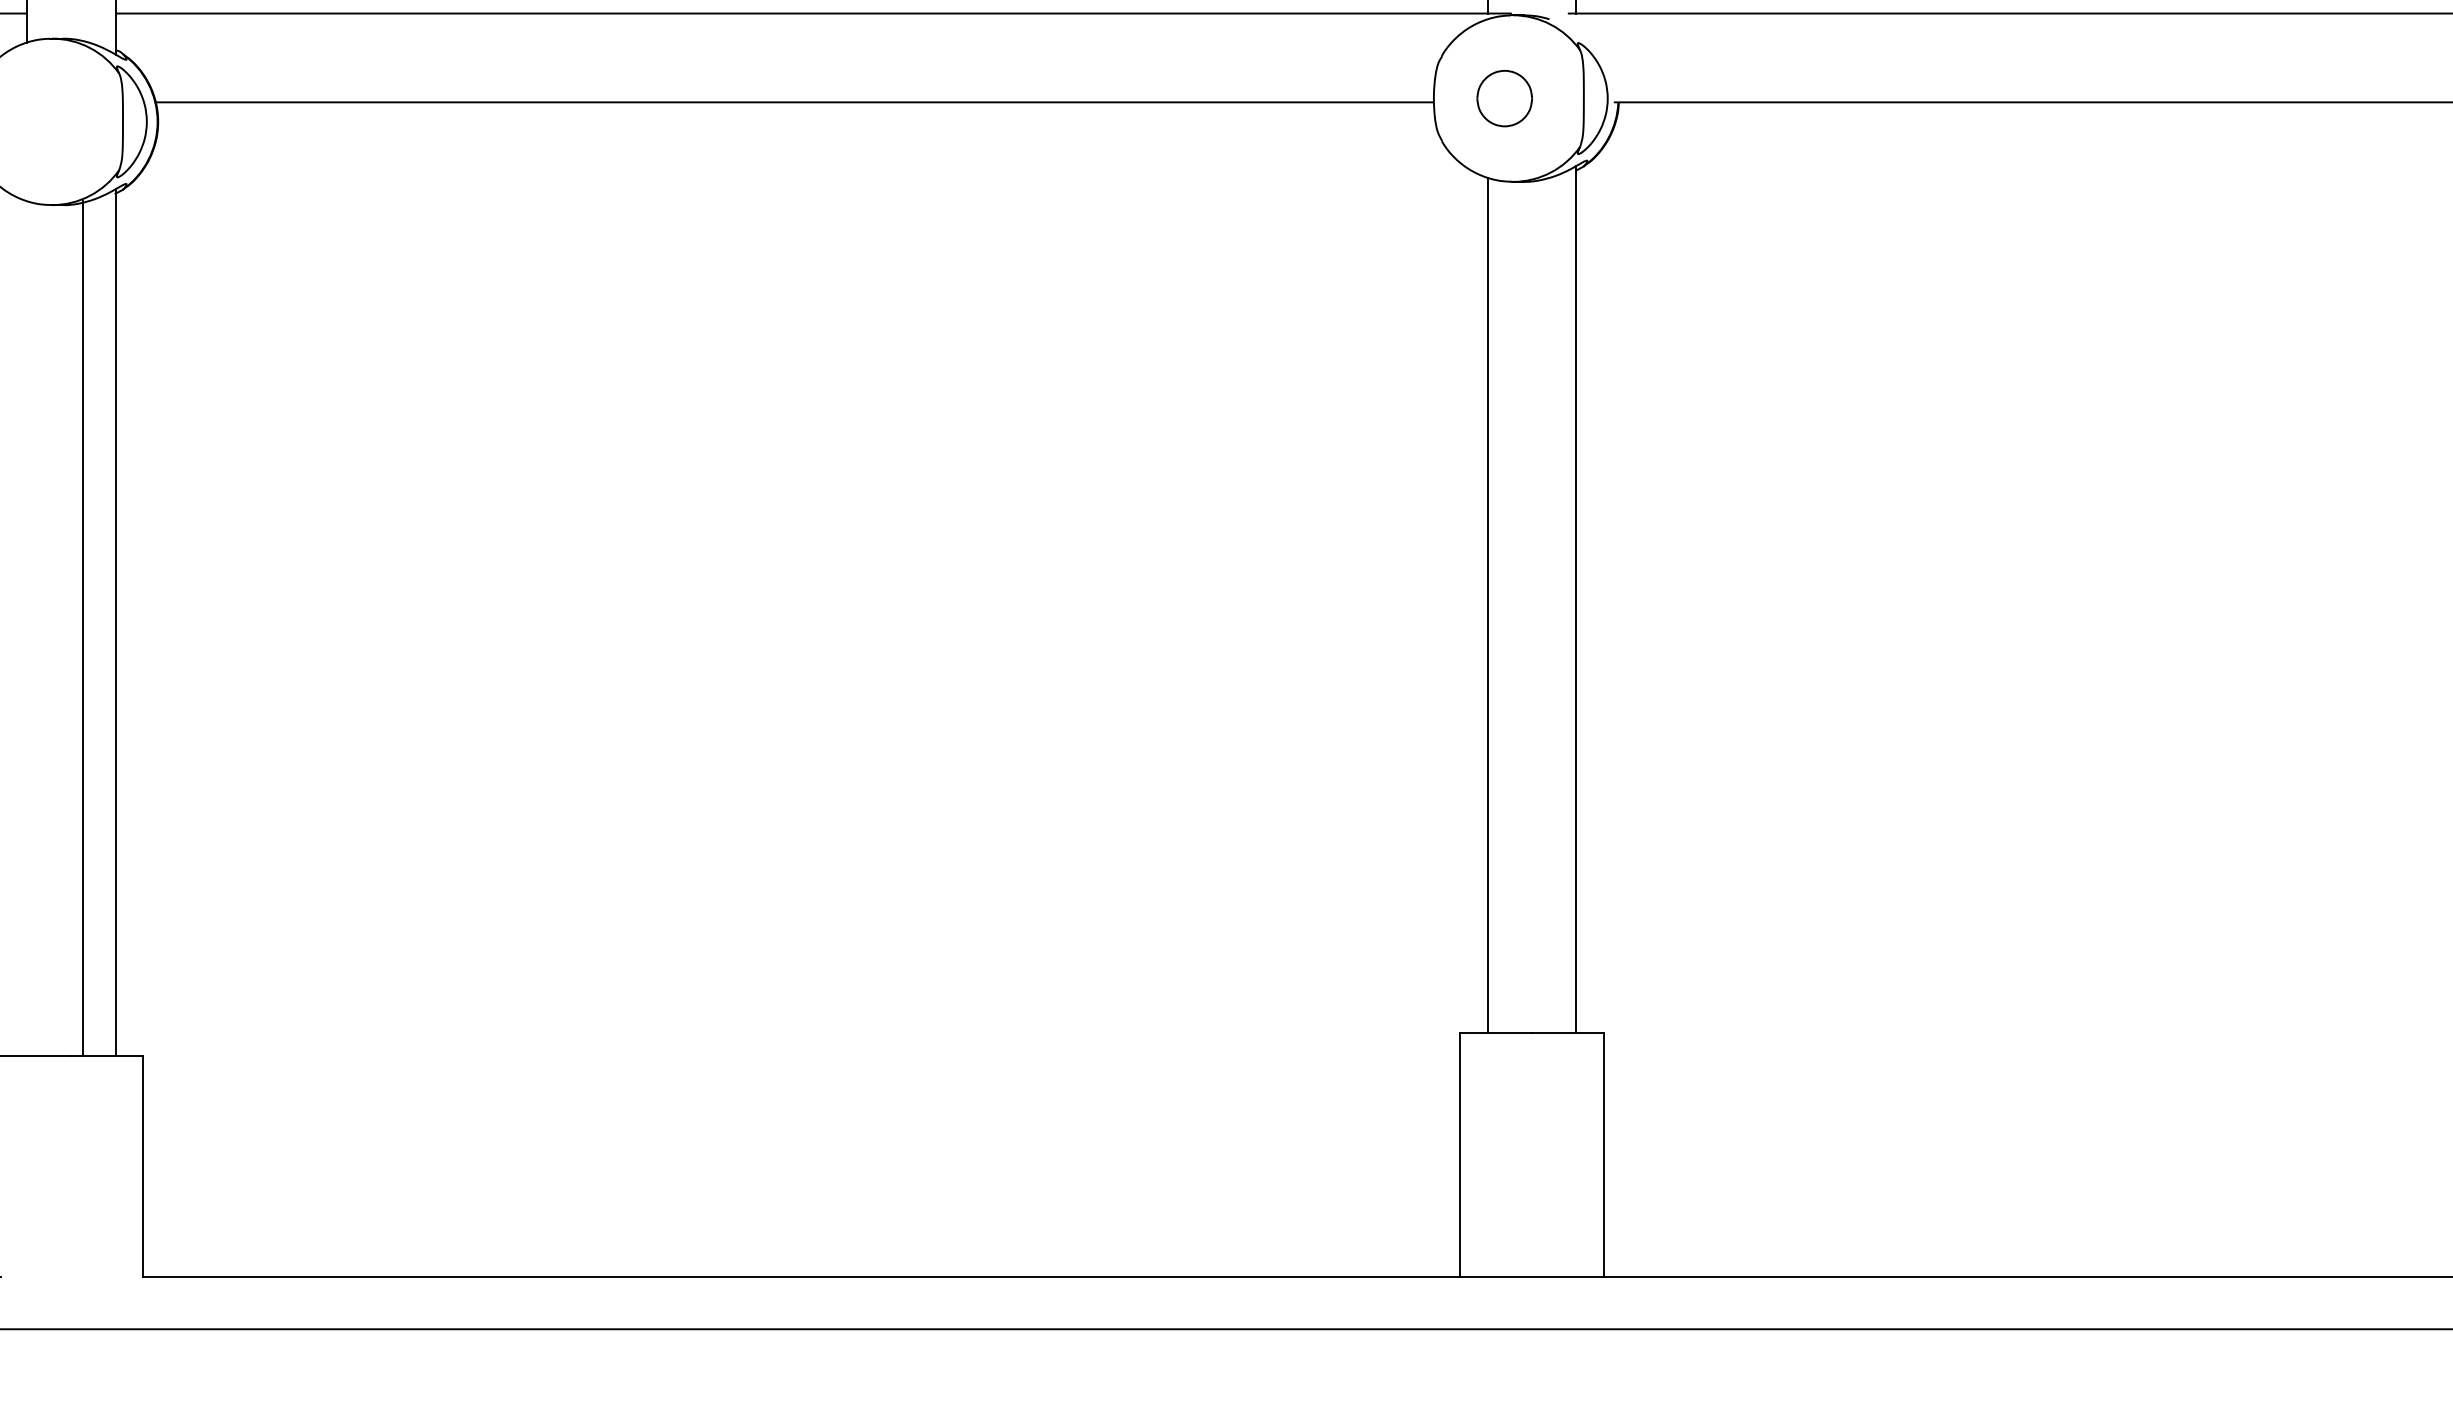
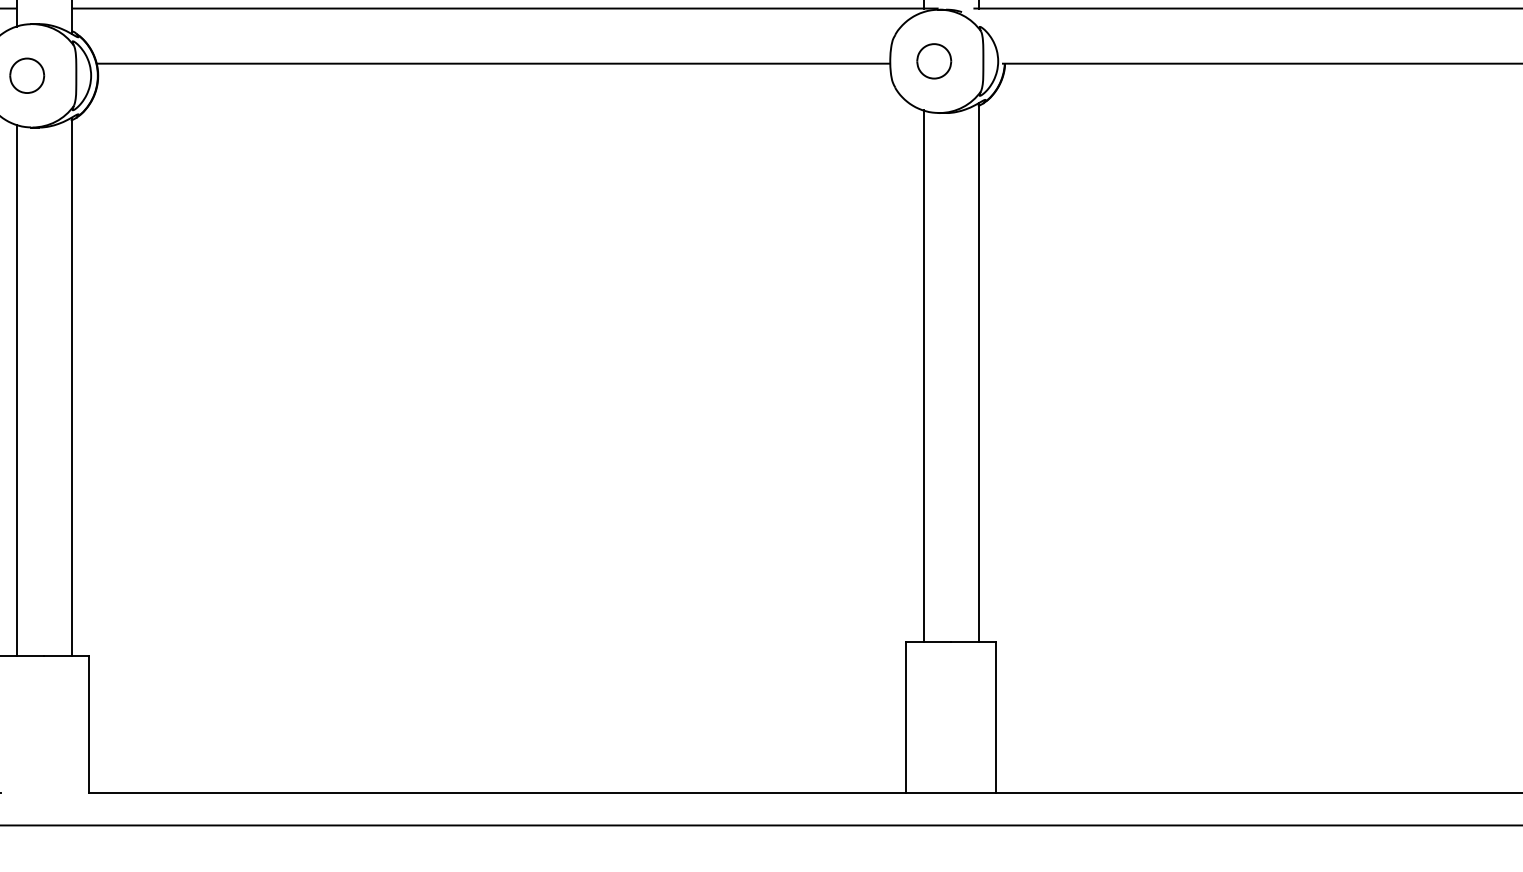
part: (44, 121) -> (27, 75), added
line: (82, 628) -> (16, 390), moved

